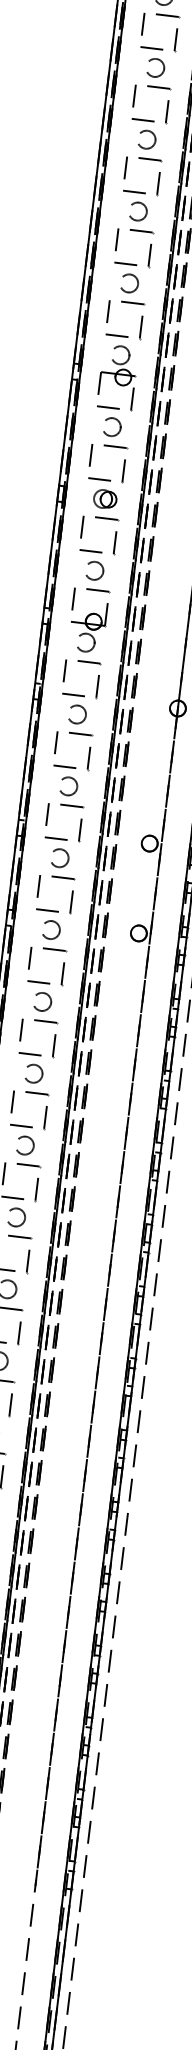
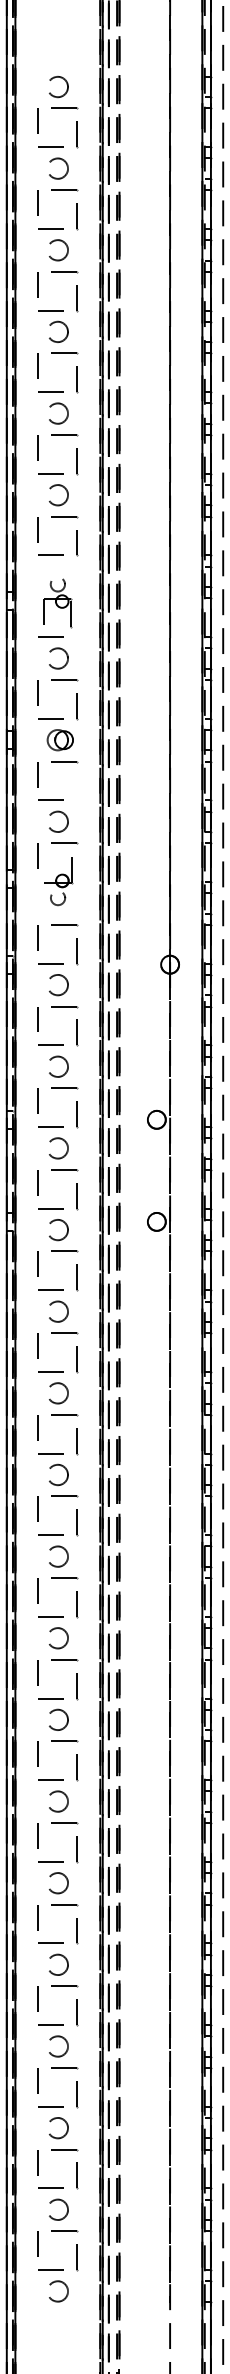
part: (117, 376) -> (57, 601), size x0.7
line: (115, 542) -> (77, 787), removed
part: (88, 626) -> (58, 885), size x0.7

